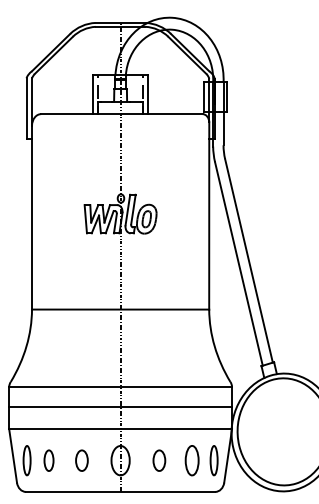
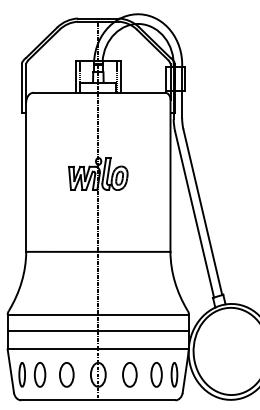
part: (48, 460) -> (39, 374), size x1.43
part: (81, 460) -> (66, 374), size x1.43
part: (158, 460) -> (129, 374), size x1.43

